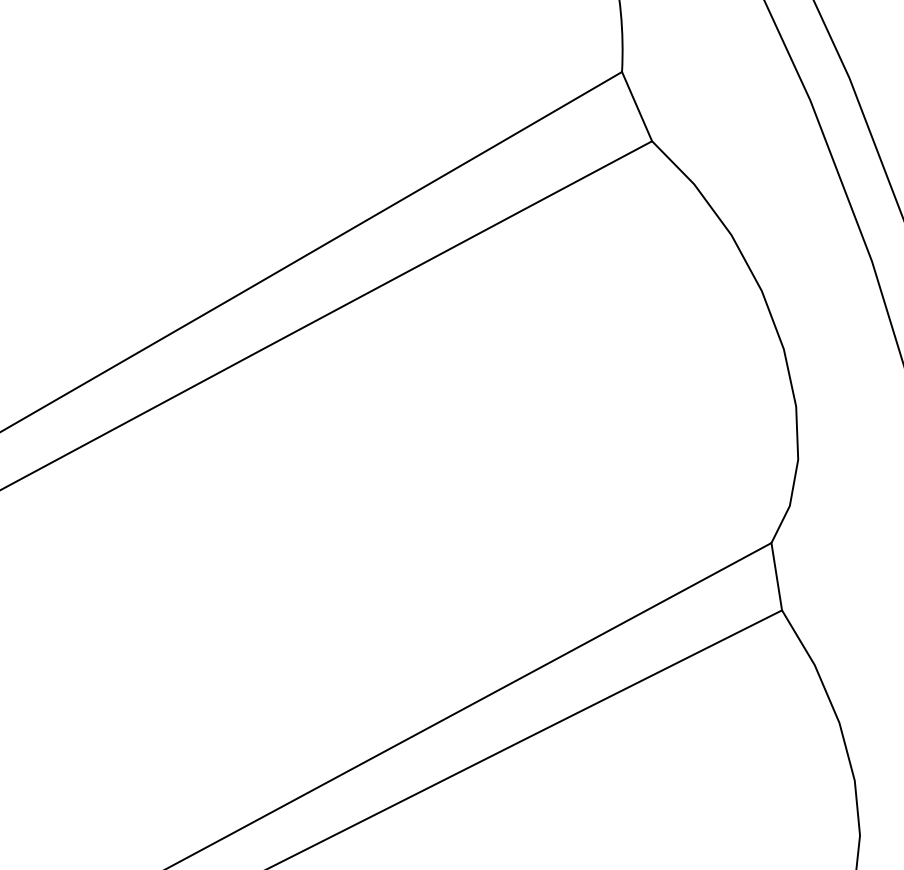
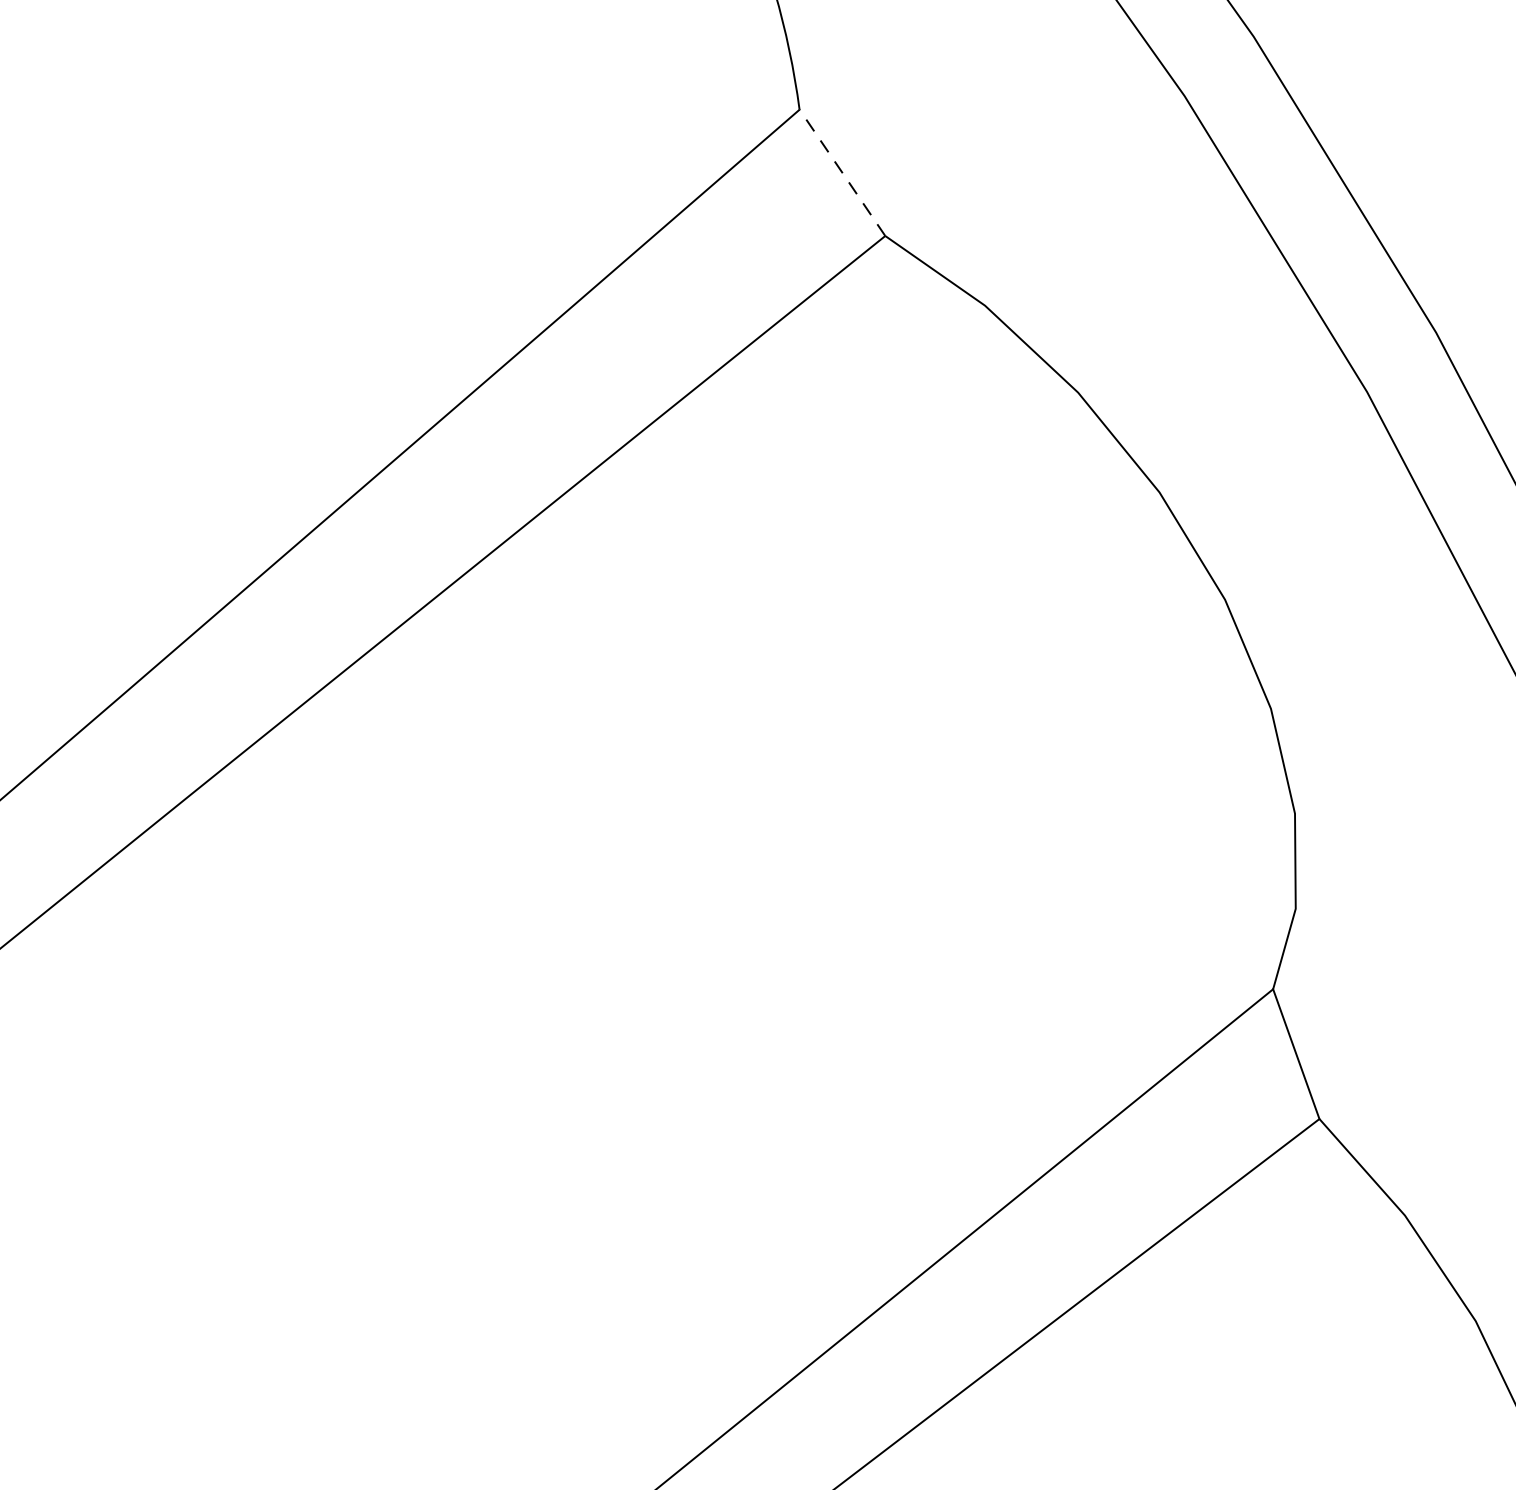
line: (637, 106) -> (843, 172), solid -> dashed

